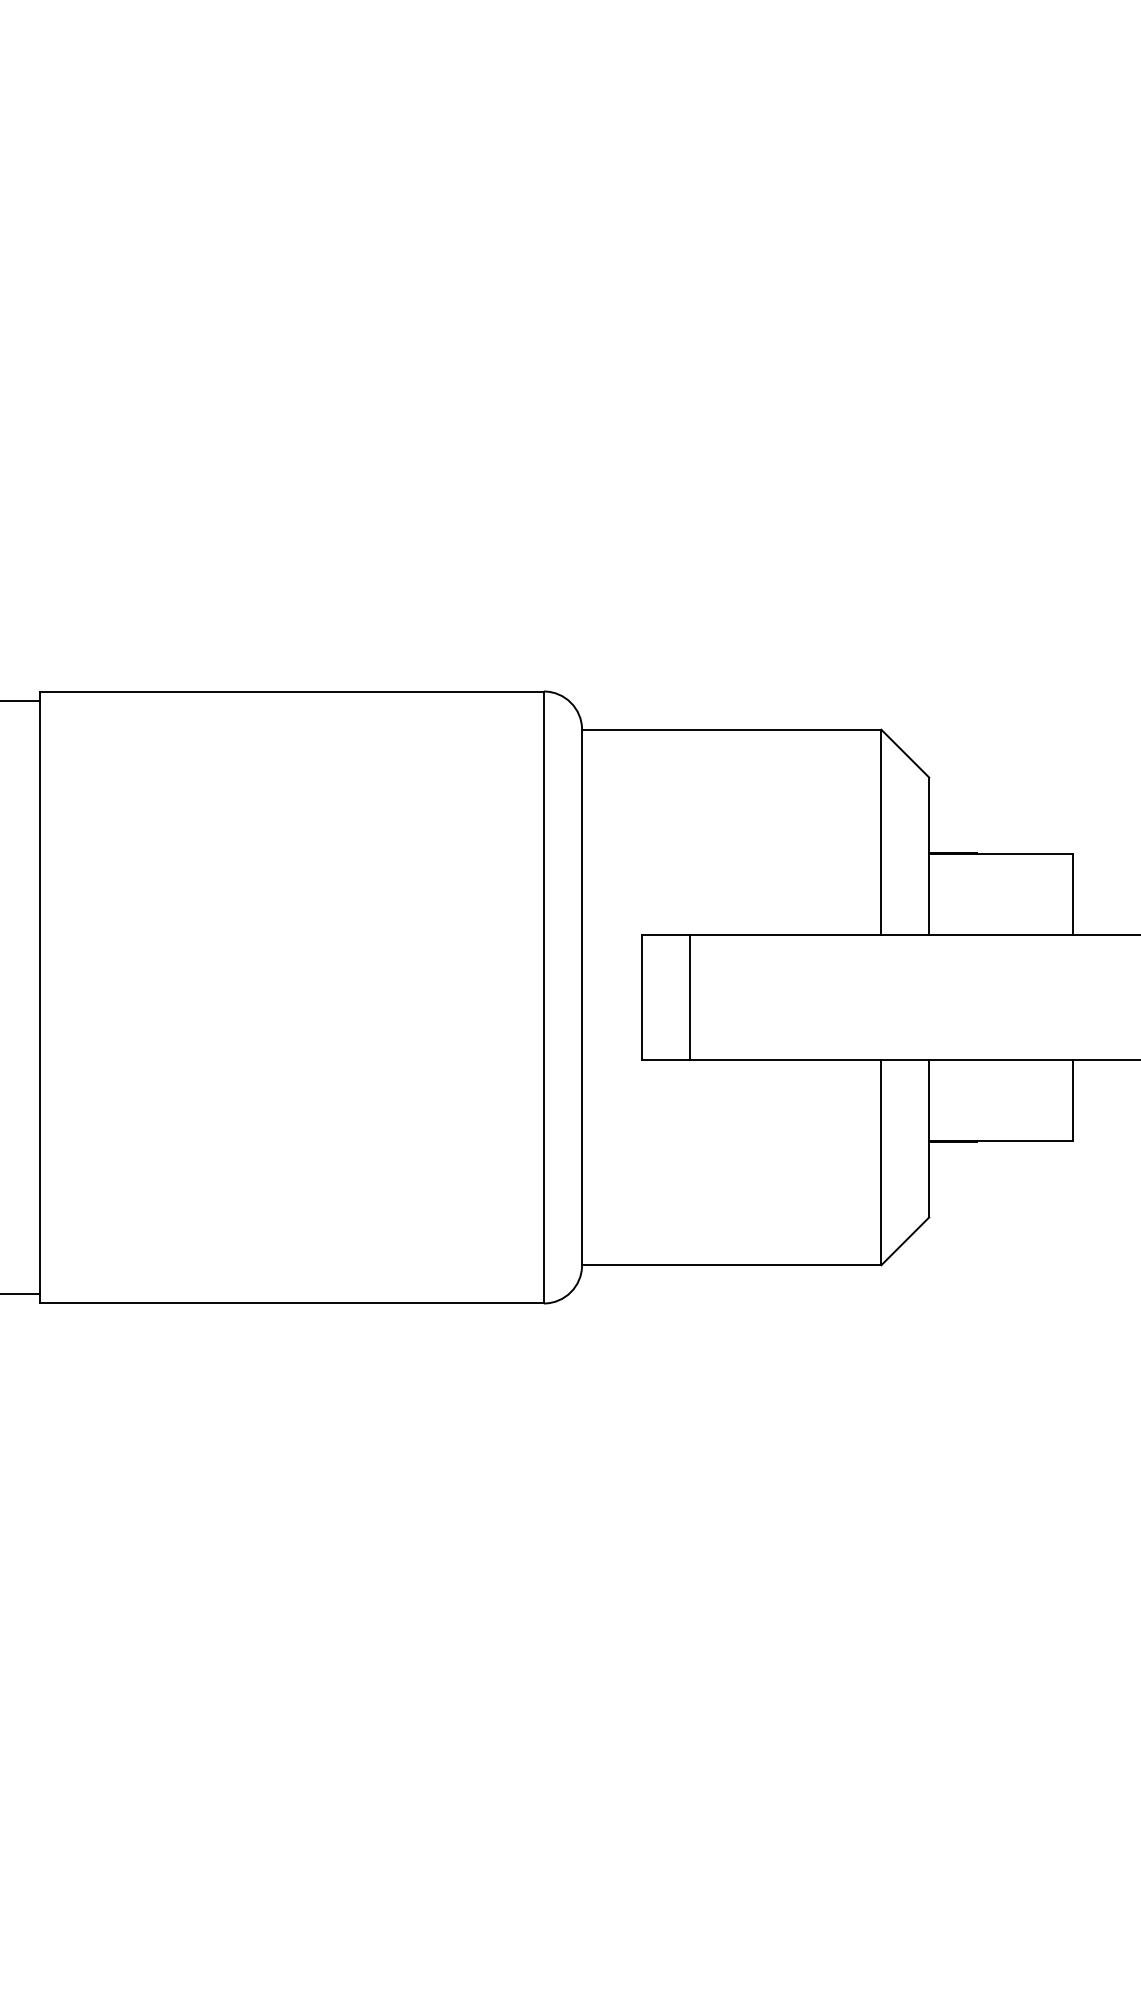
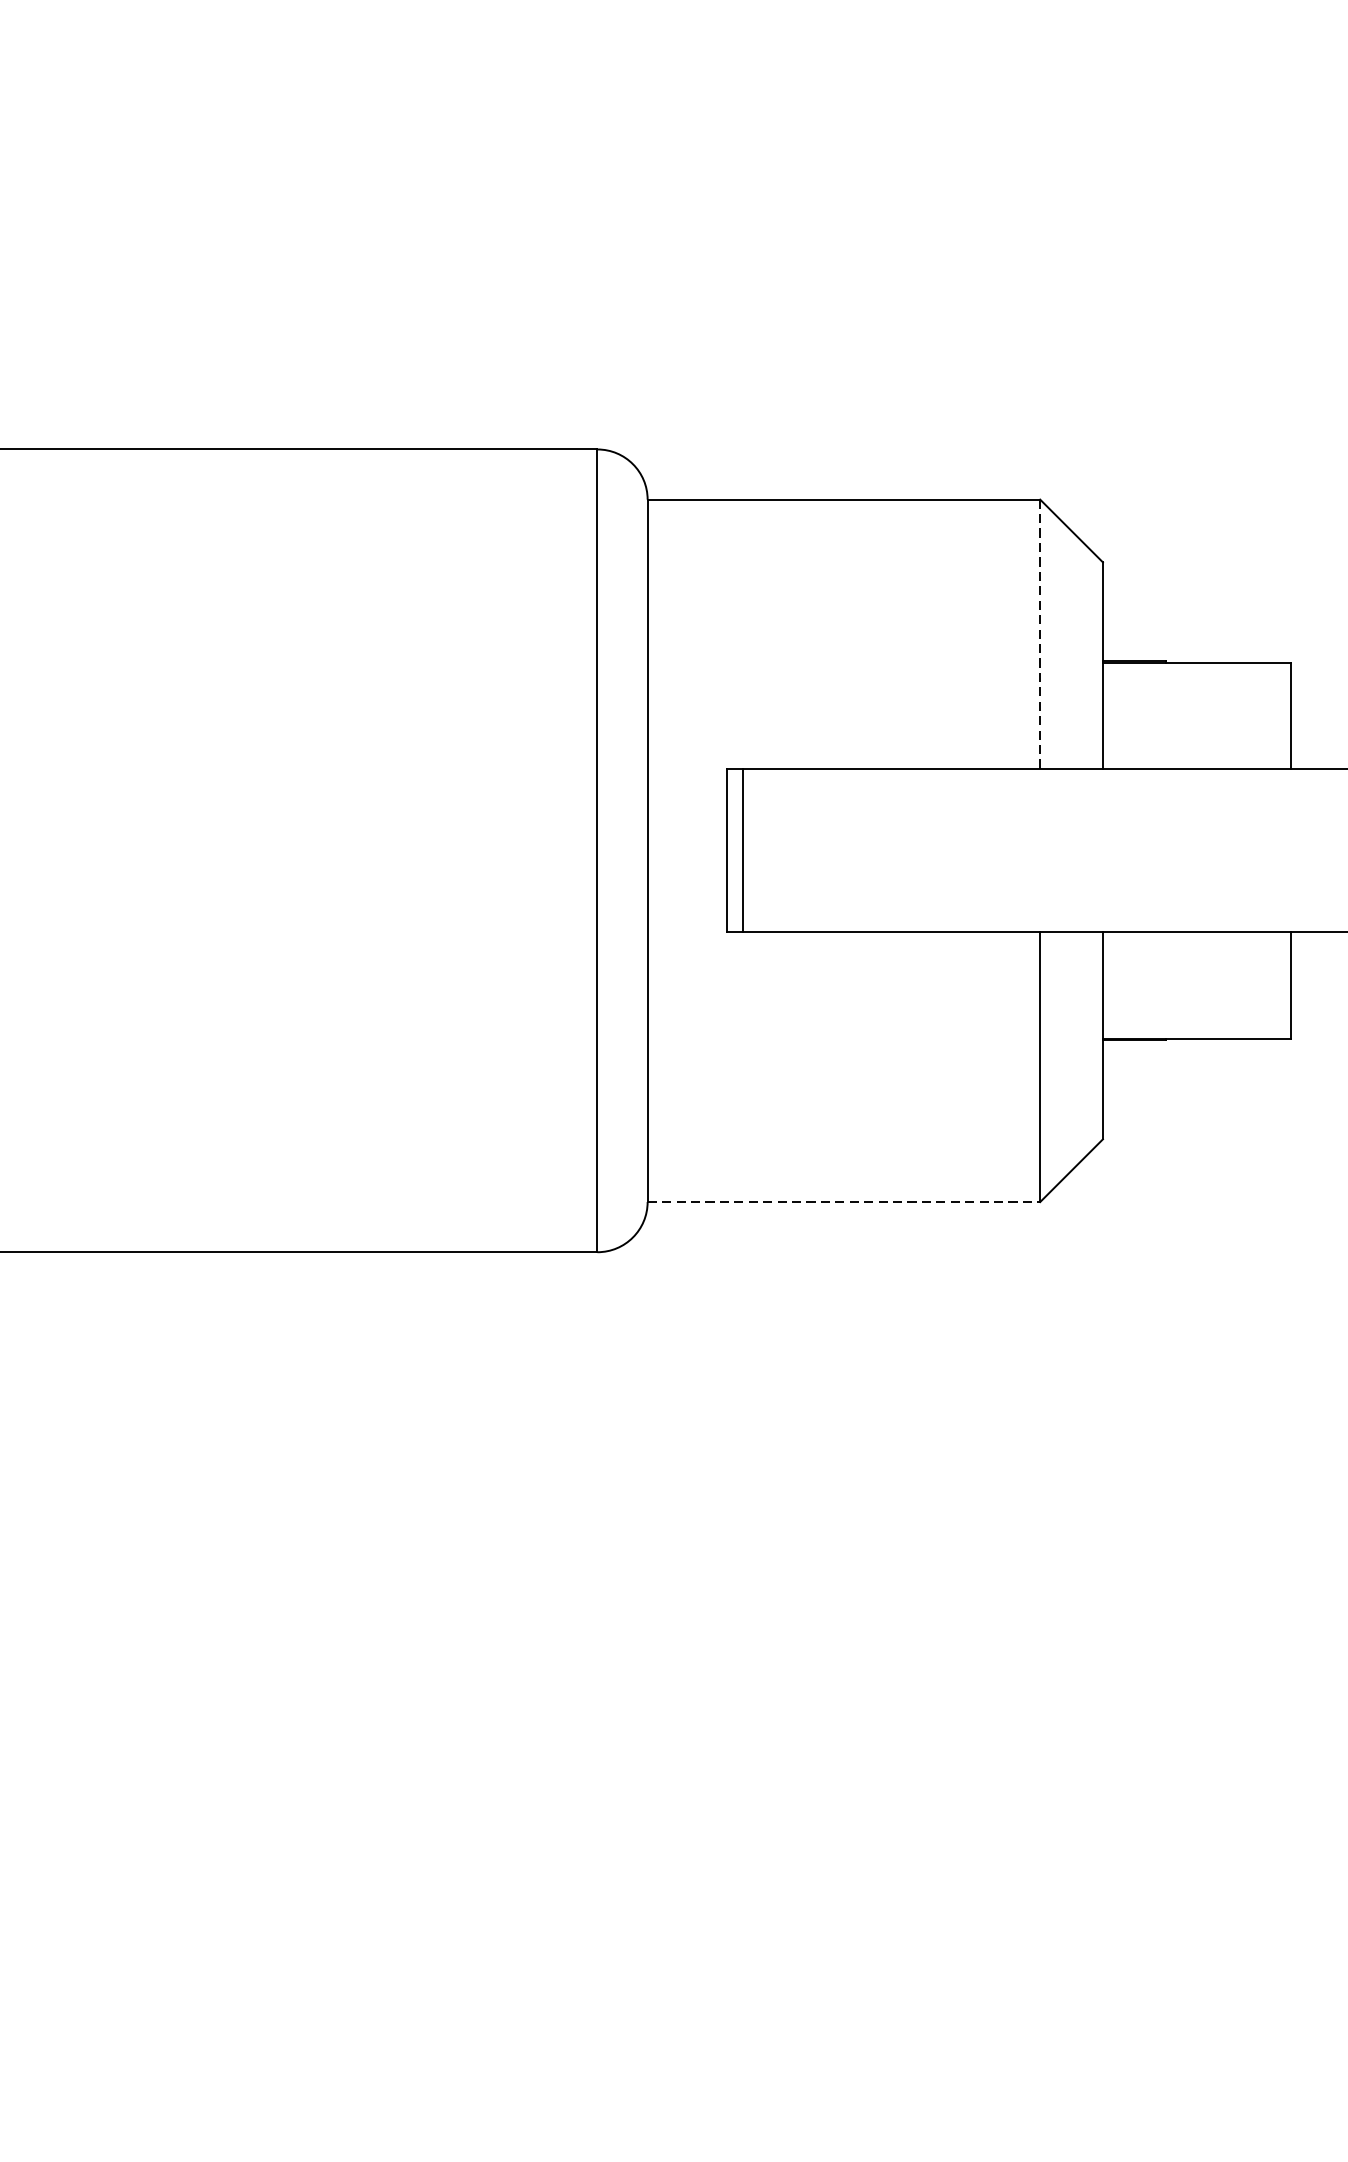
line: (881, 832) -> (1040, 634), solid -> dashed
line: (690, 997) -> (743, 850), moved
line: (731, 1265) -> (843, 1202), solid -> dashed

